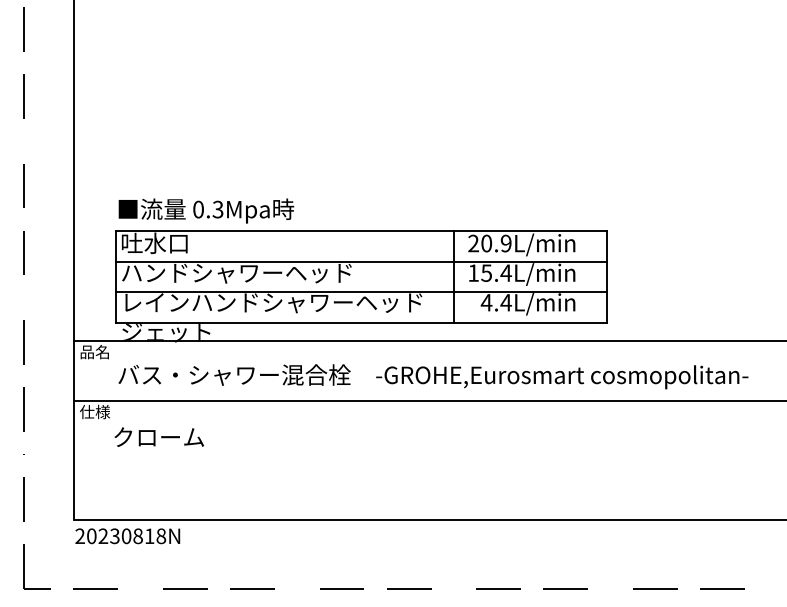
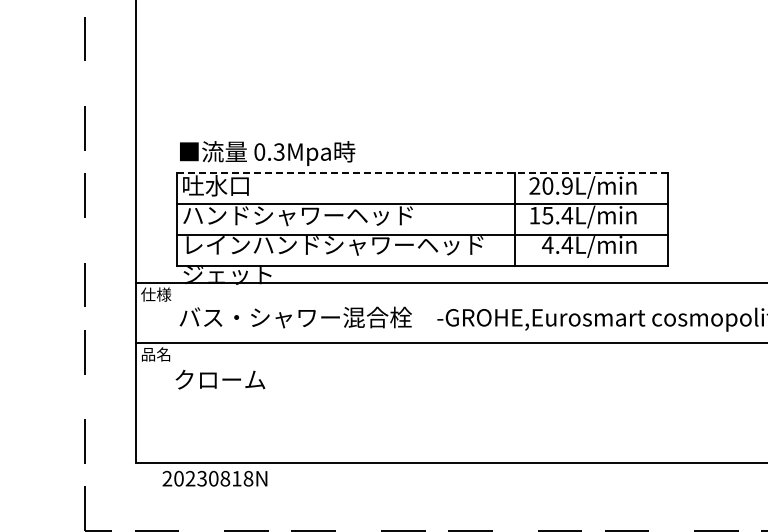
line: (361, 230) -> (422, 172), solid -> dashed
text: (94, 352) -> (155, 294), 品名 -> 仕様
text: (94, 411) -> (155, 353), 仕様 -> 品名
text: (127, 536) -> (214, 478), moved

